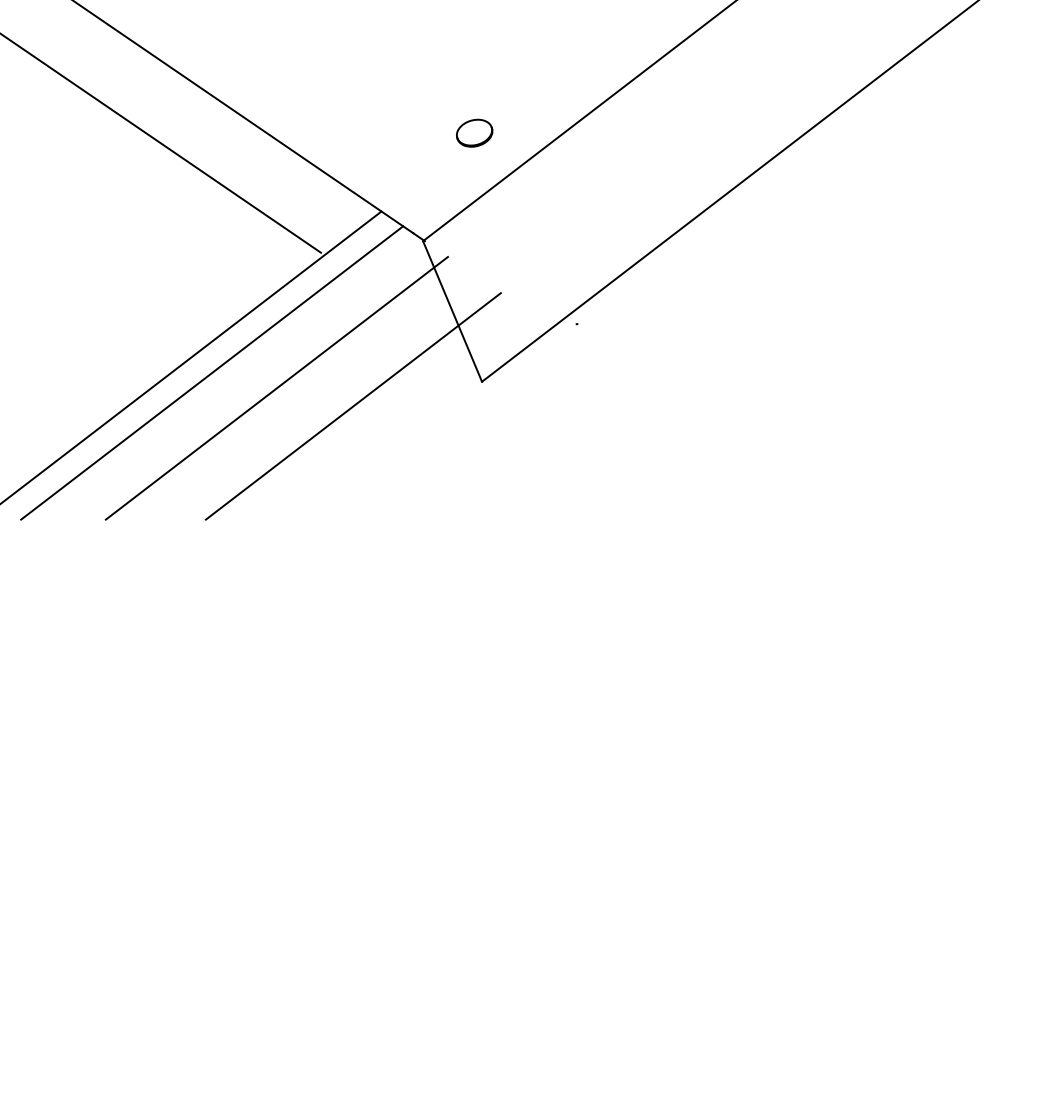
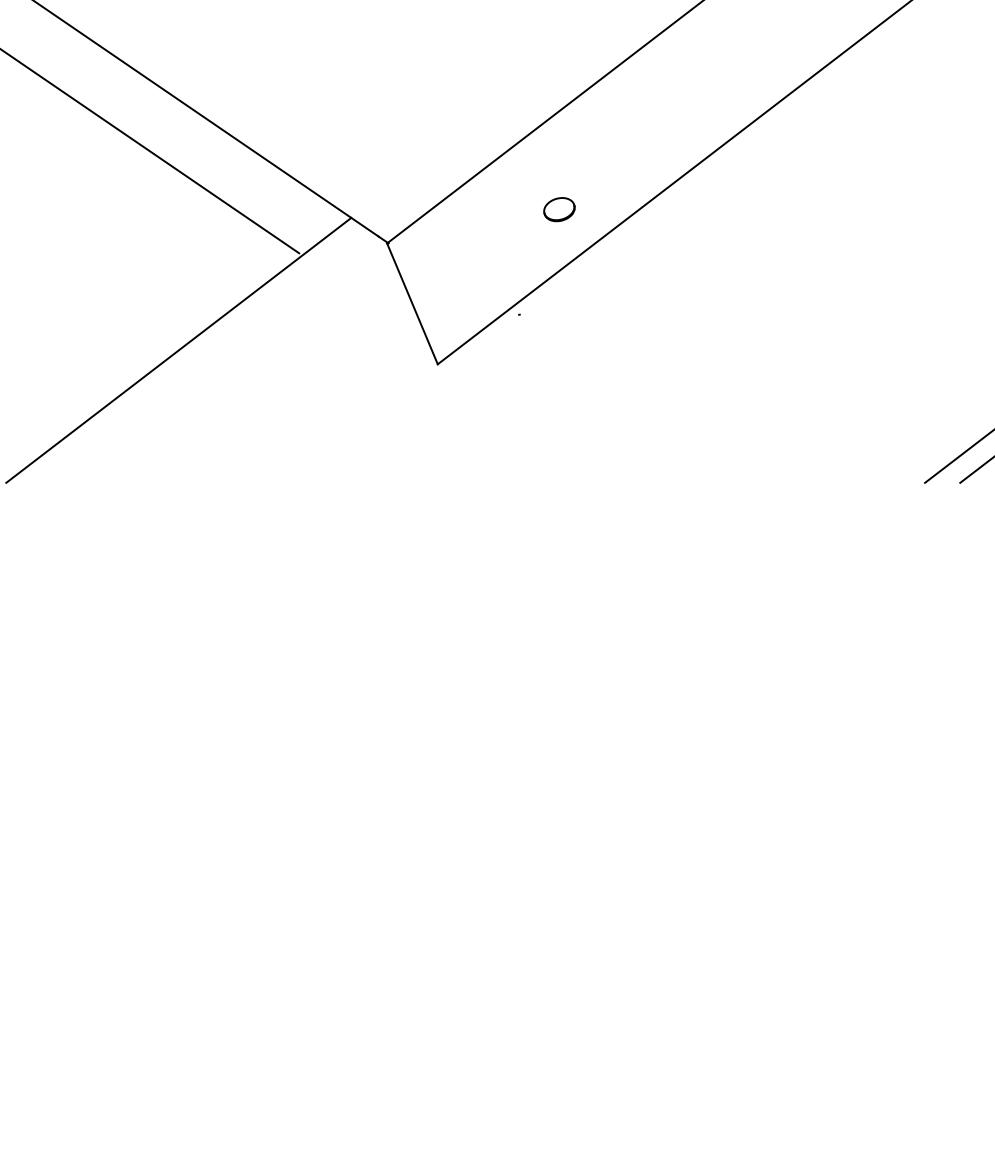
part: (474, 133) -> (559, 209), moved
line: (211, 372) -> (205, 356), removed
line: (277, 387) -> (261, 369), removed
line: (353, 406) -> (327, 385), removed

